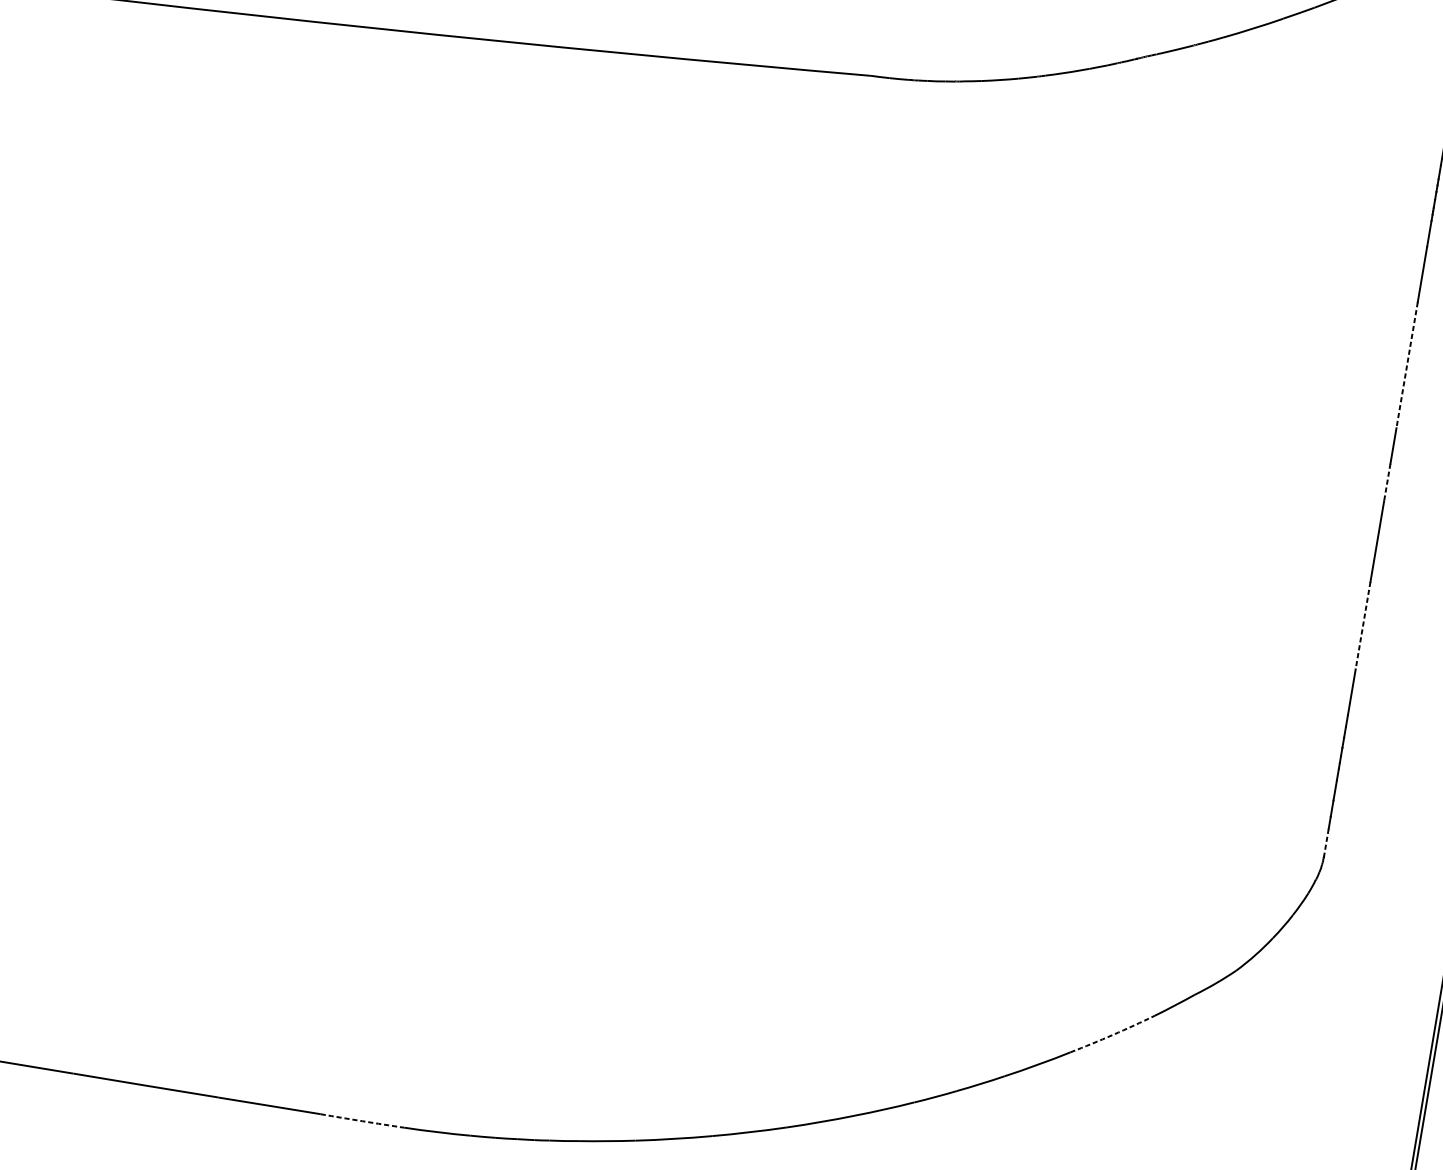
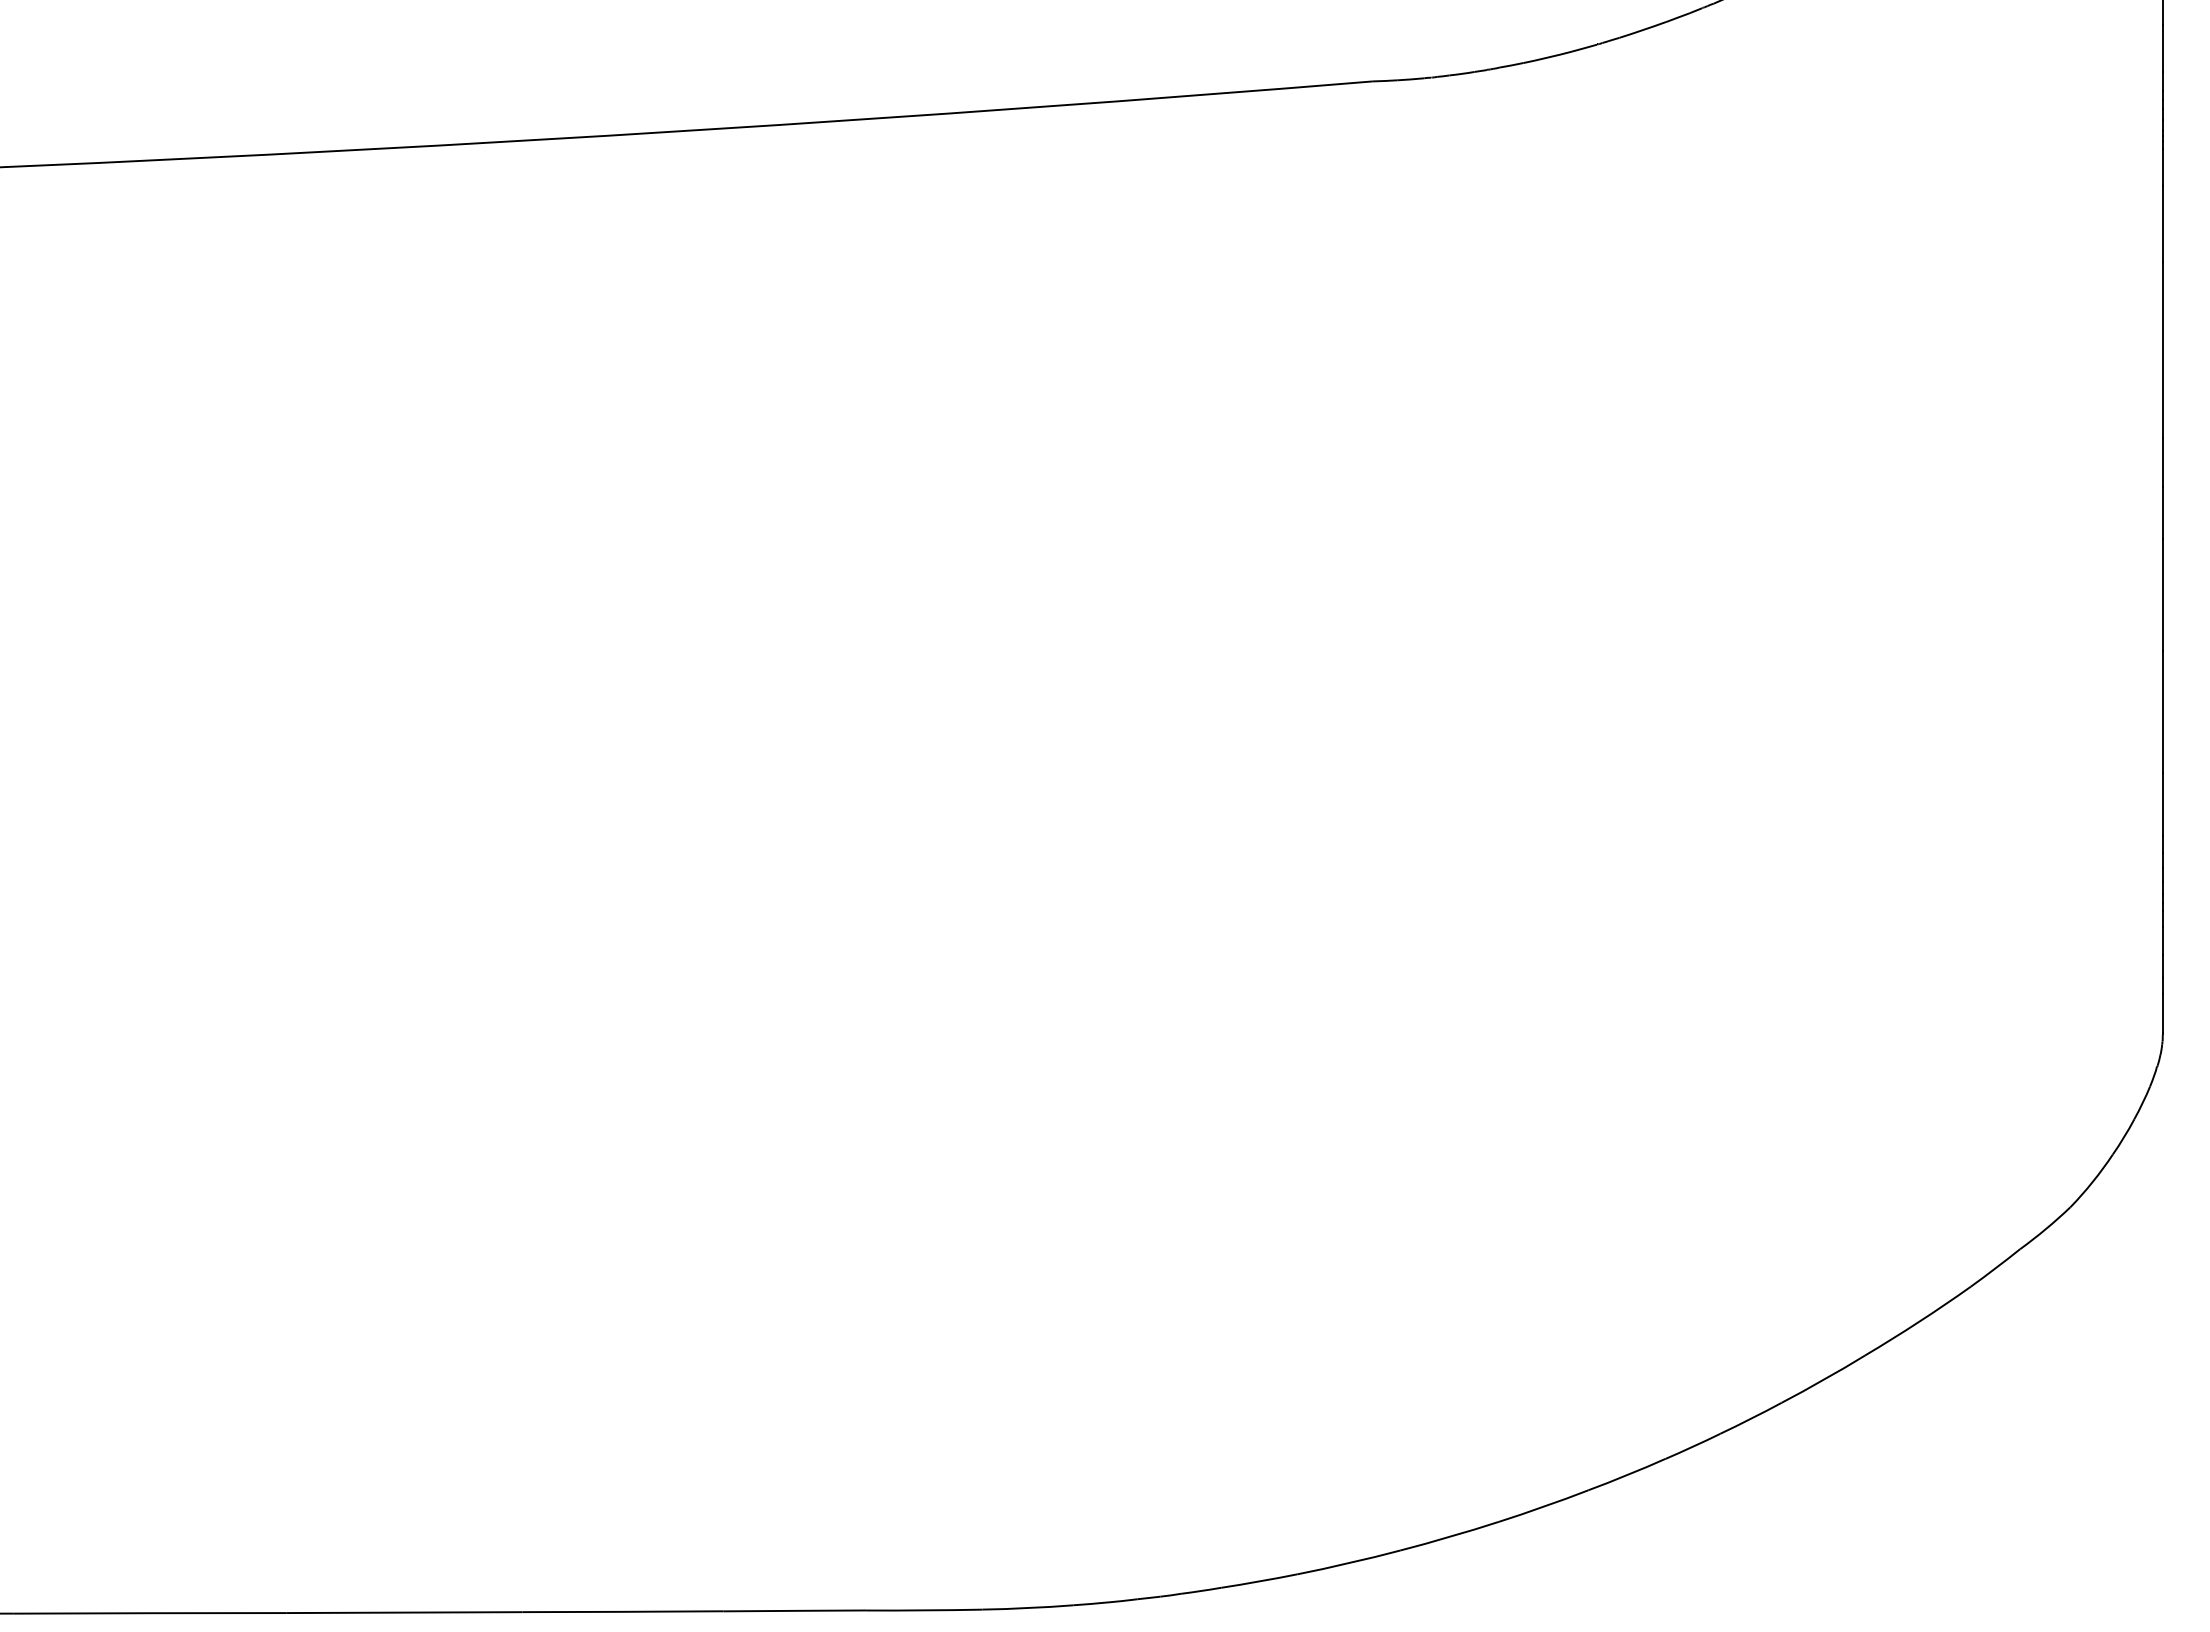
line: (1406, 365) -> (2162, 350), dashed -> solid
line: (1386, 482) -> (2162, 513), dashed -> solid
line: (1362, 625) -> (2162, 712), dashed -> solid
line: (1325, 843) -> (2162, 1014), dashed -> solid
arc: (1112, 1035) -> (1918, 1322), dashed -> solid
arc: (362, 1121) -> (924, 1610), dashed -> solid

